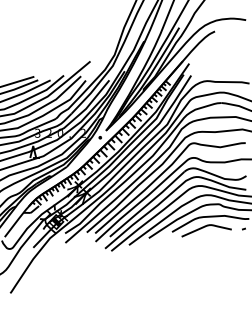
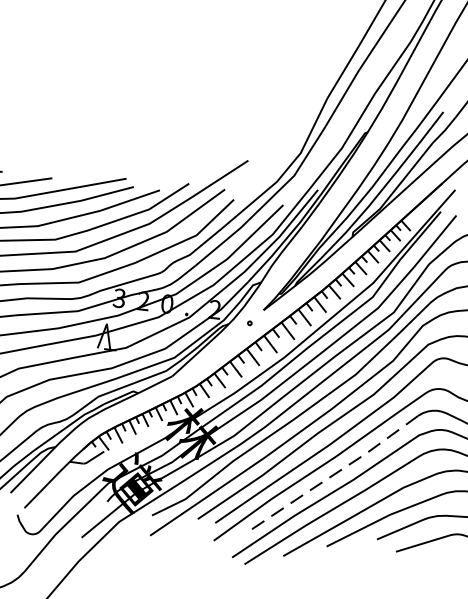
line: (147, 204) -> (332, 475), solid -> dashed

